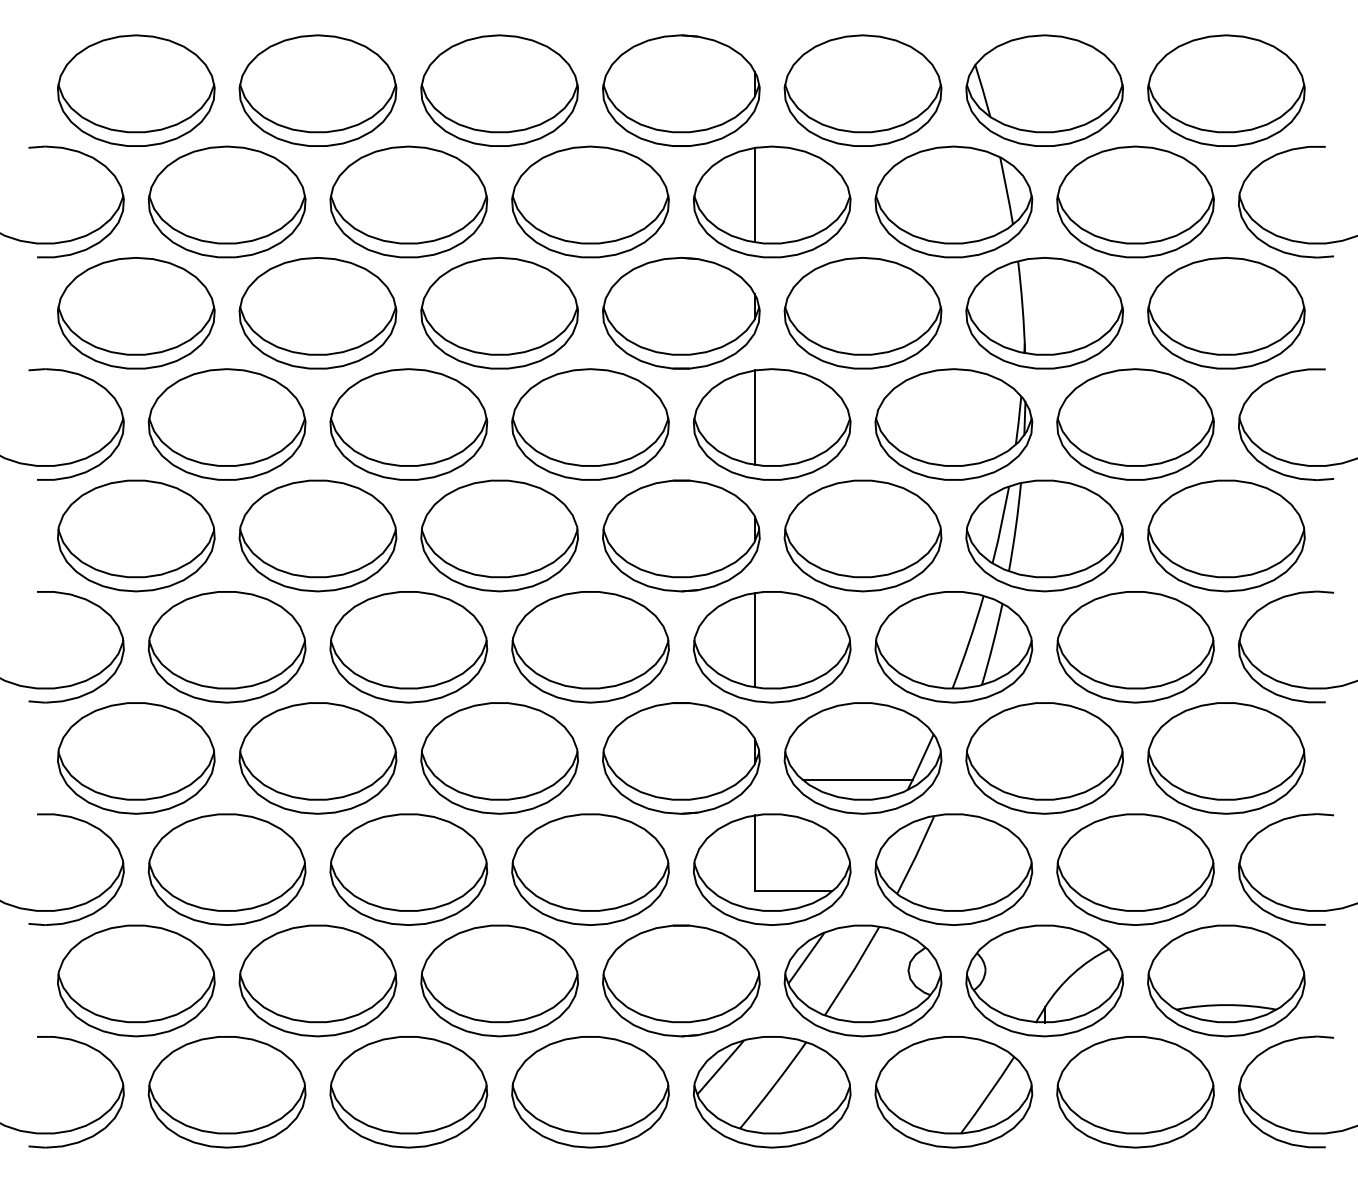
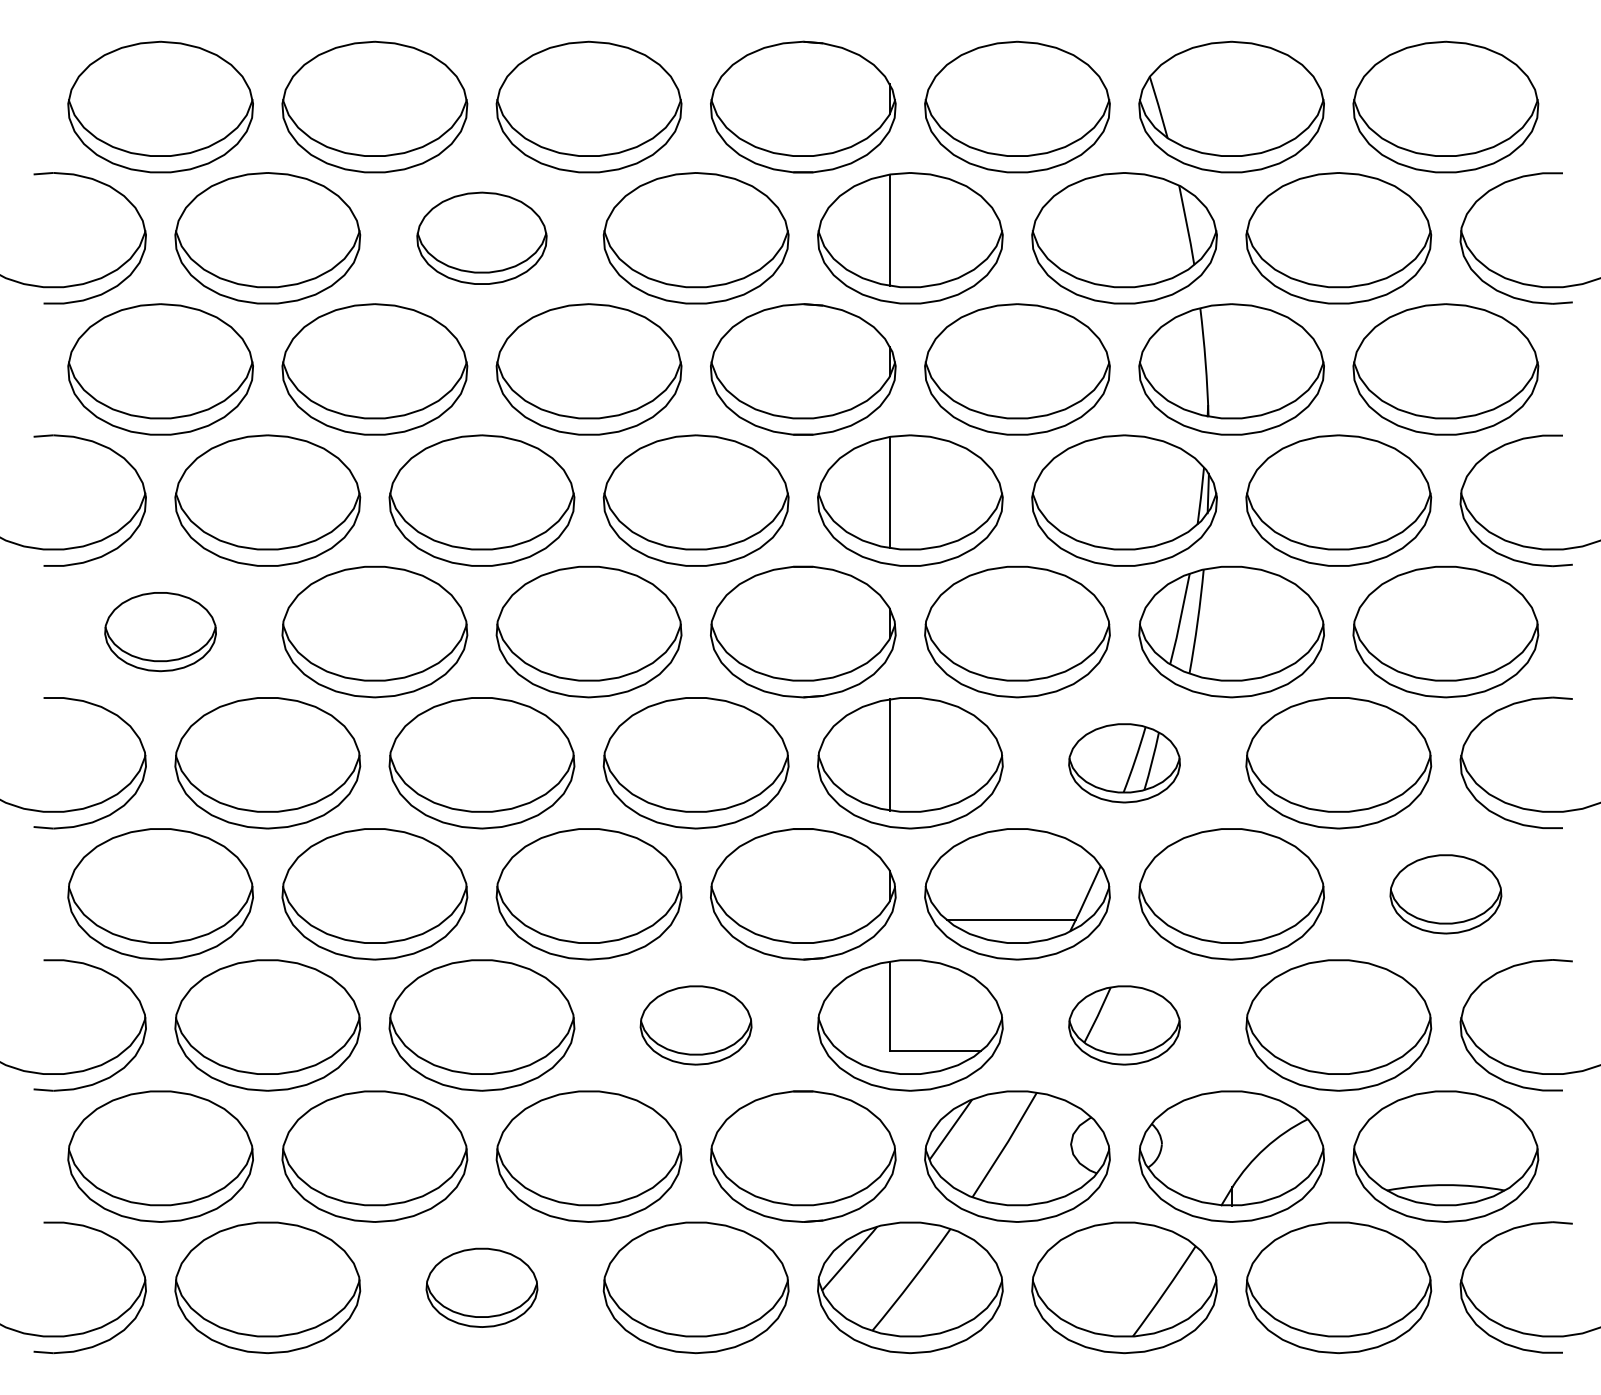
part: (408, 202) -> (481, 238), size x0.7
part: (136, 535) -> (160, 631), size x0.6
part: (953, 647) -> (1124, 763), size x0.6
part: (1226, 758) -> (1445, 894), size x0.6
part: (589, 869) -> (695, 1025), size x0.6
part: (953, 869) -> (1124, 1025), size x0.6
part: (408, 1091) -> (481, 1287), size x0.6

